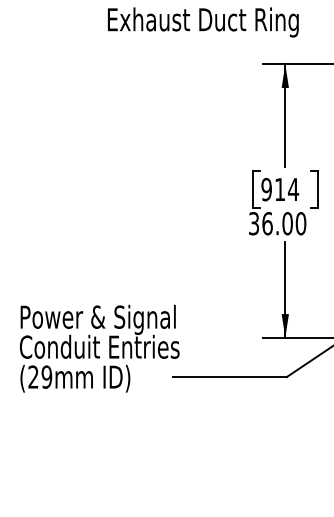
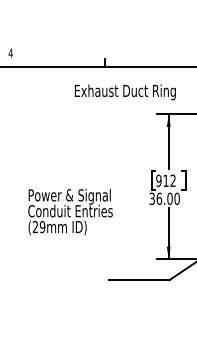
text: (294, 188) -> (173, 180), 914 -> 912
text: (99, 347) -> (70, 211), moved

